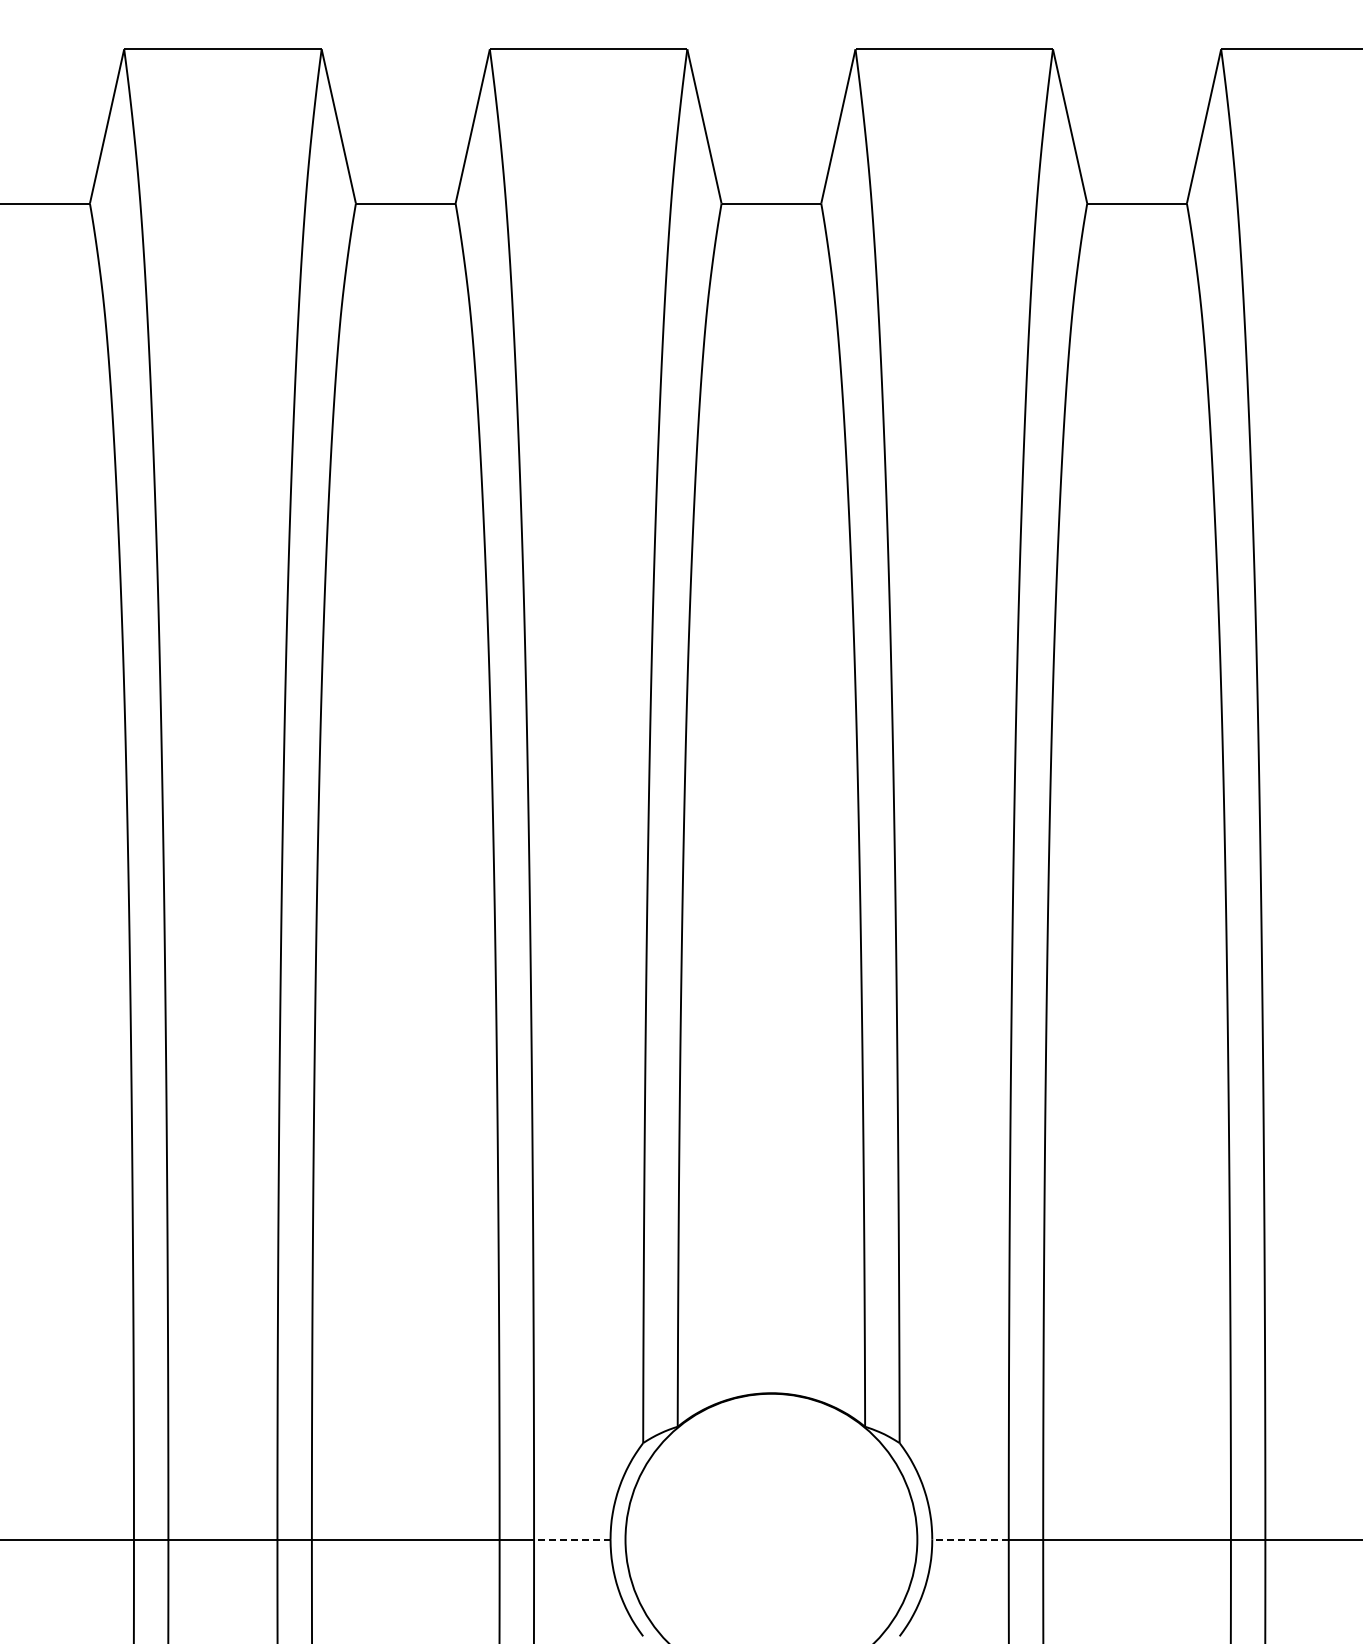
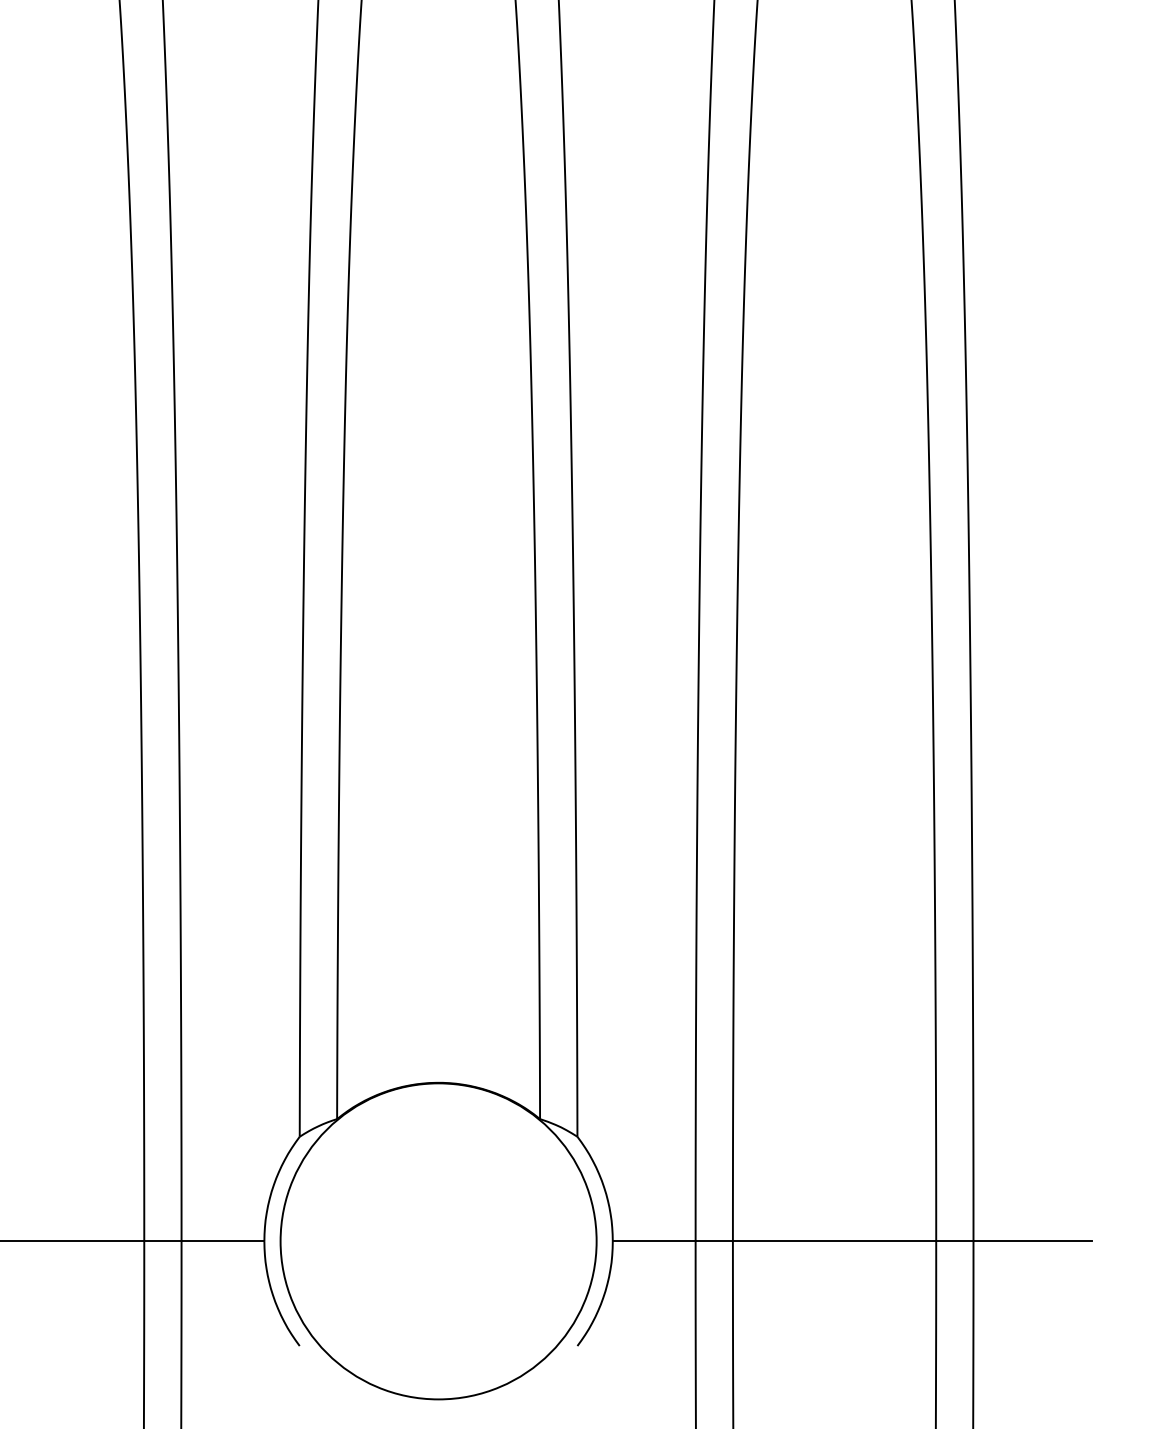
line: (571, 1539) -> (222, 1241), dashed -> solid
line: (970, 1539) -> (654, 1241), dashed -> solid

